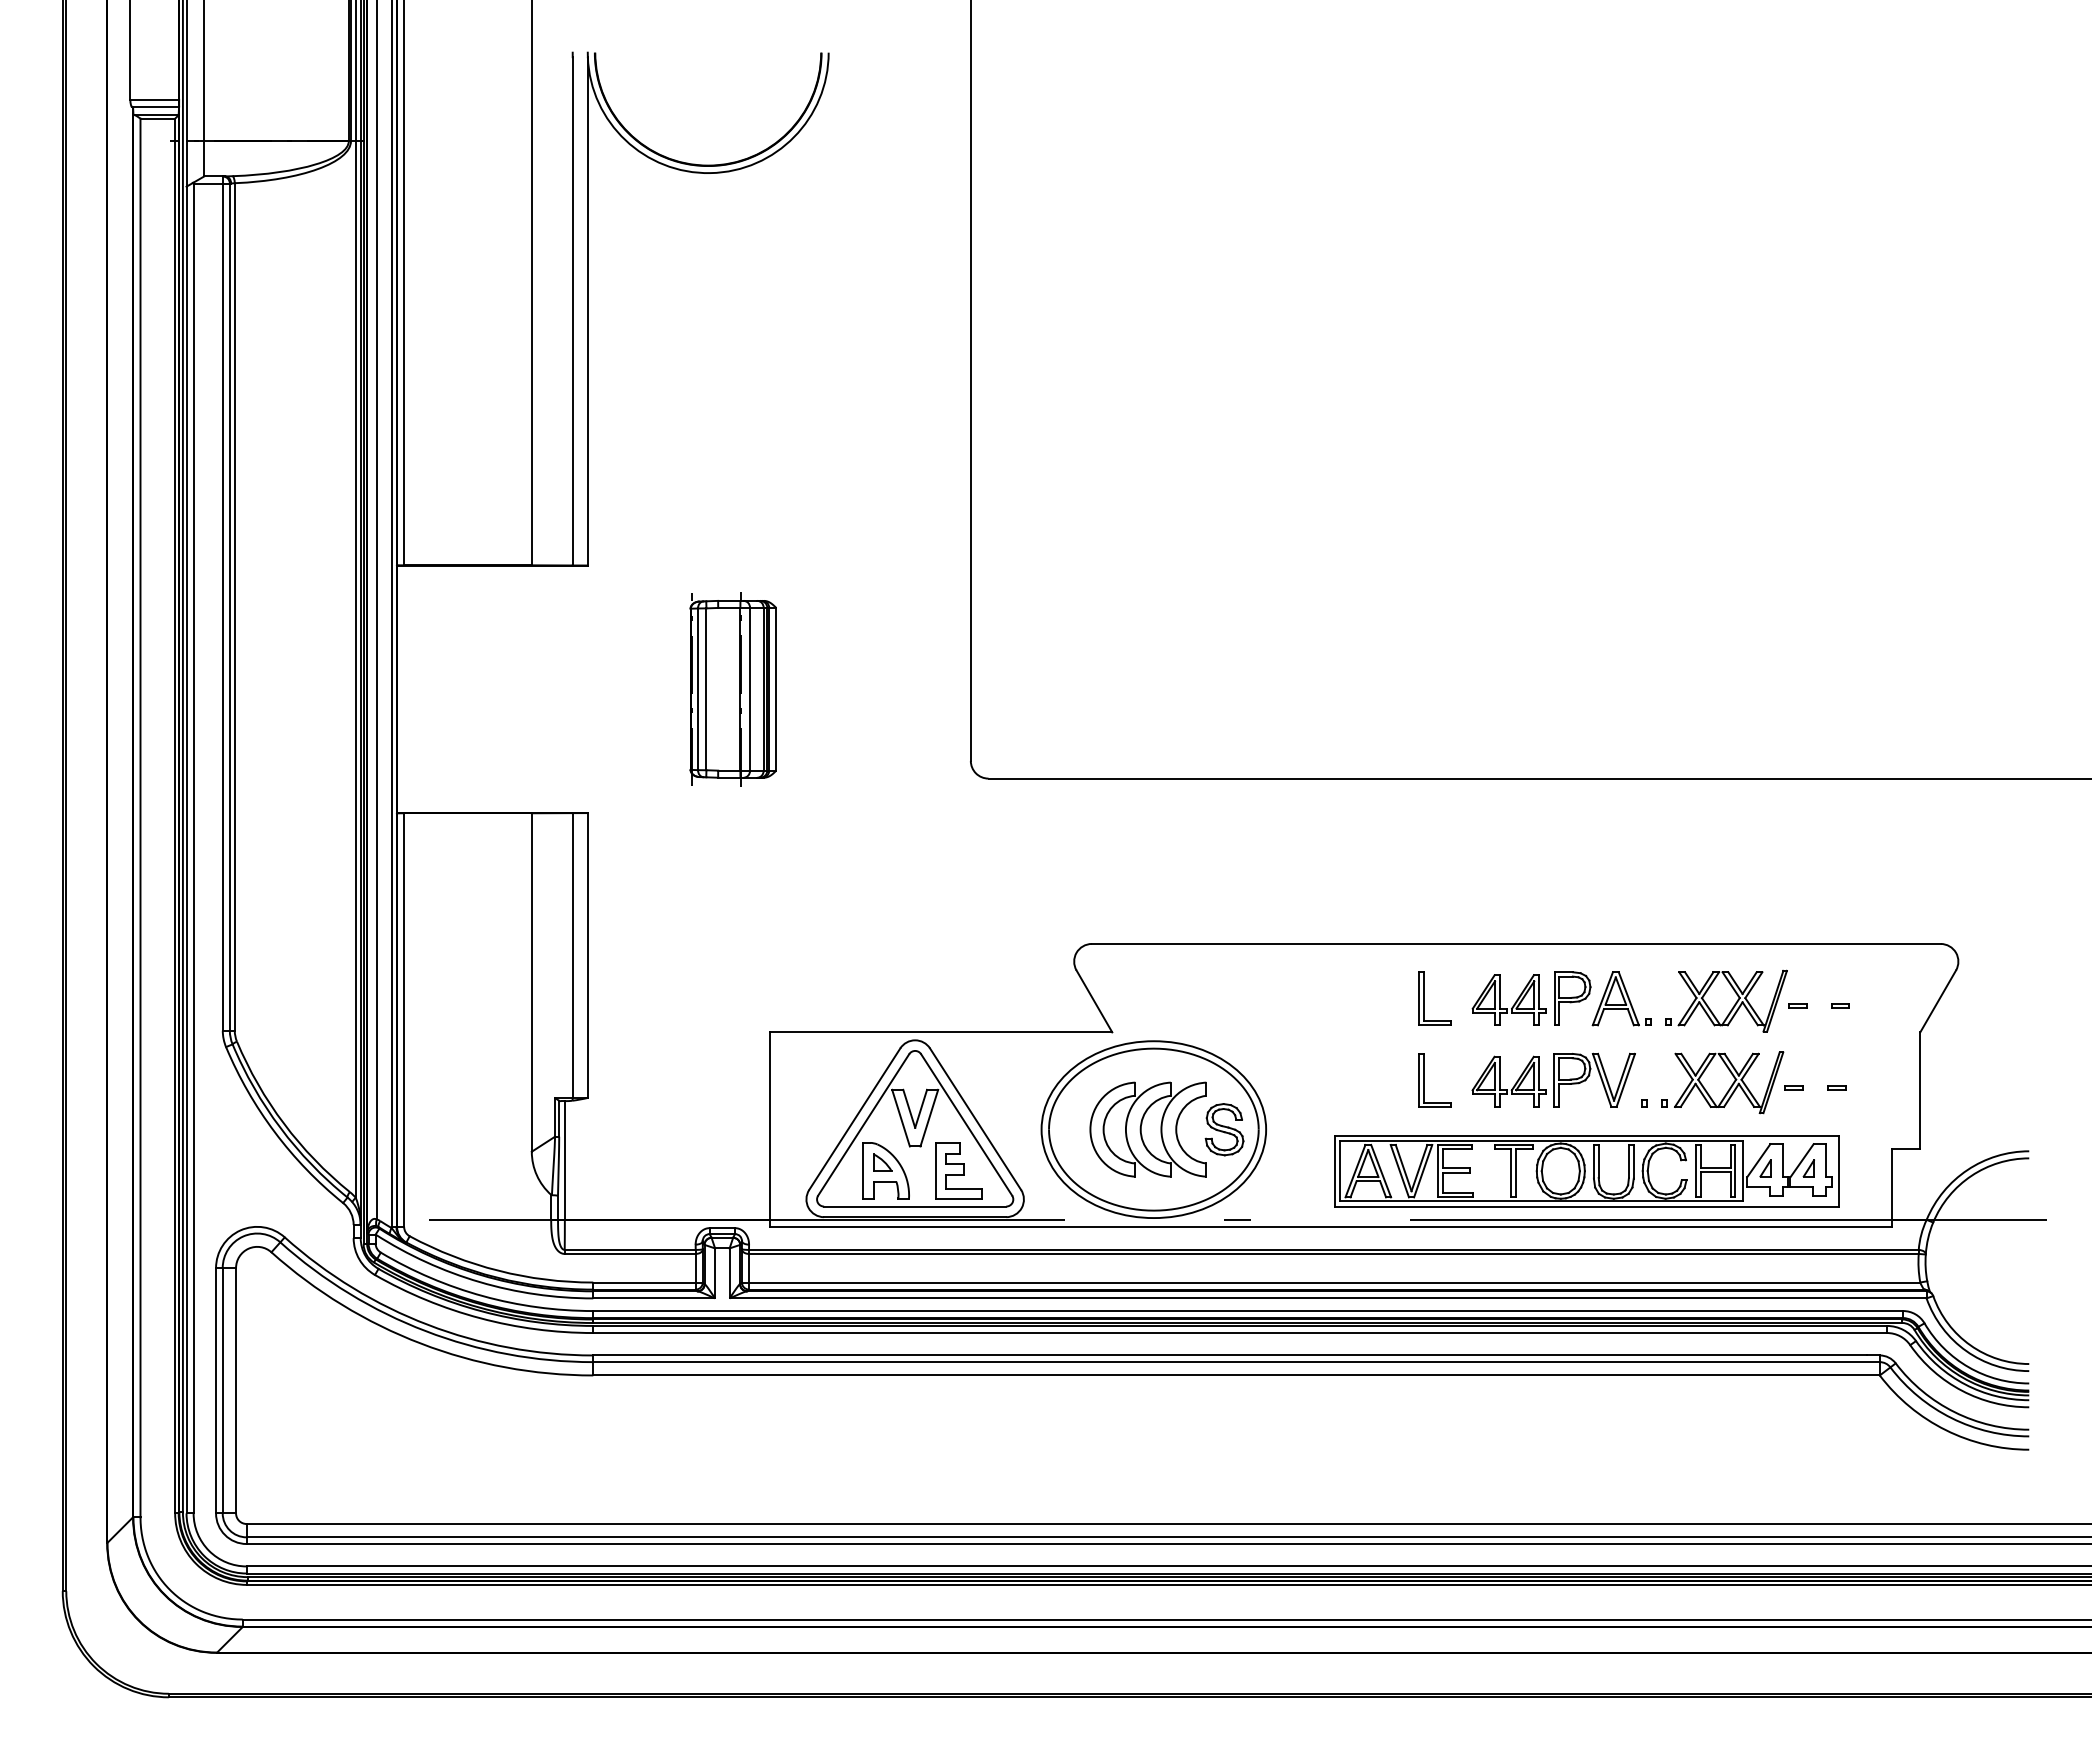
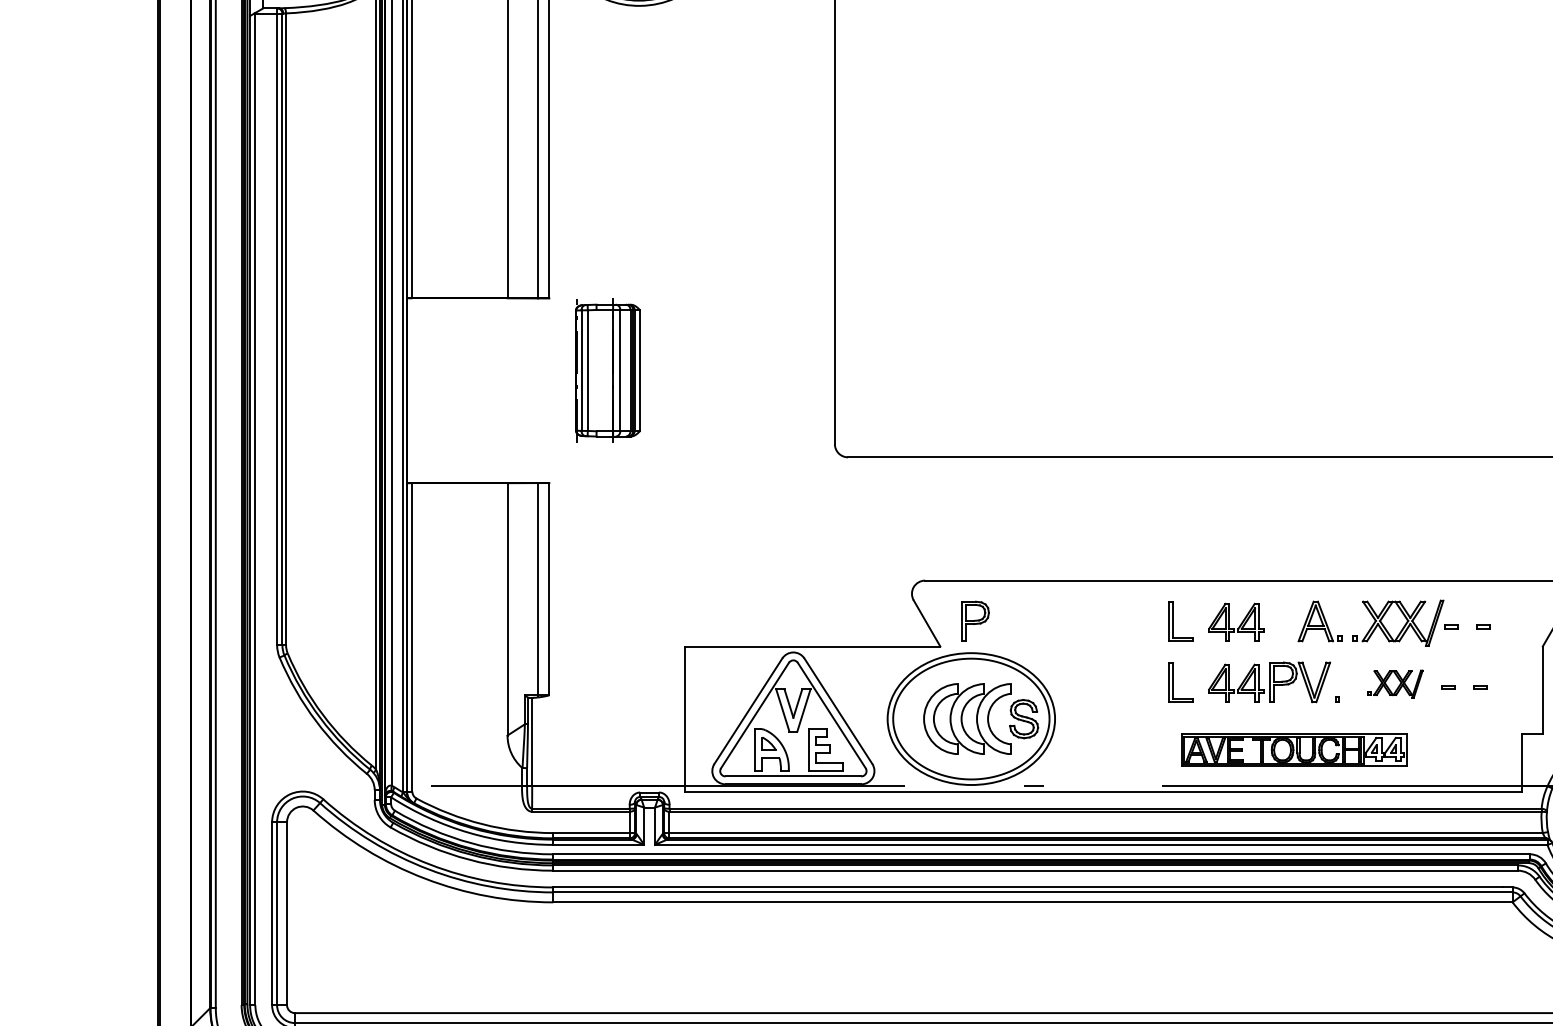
part: (732, 689) -> (607, 370), moved
part: (1572, 998) -> (975, 621), moved
part: (1722, 1082) -> (1395, 683), size x0.6
part: (1586, 1171) -> (1293, 750), size x0.6

